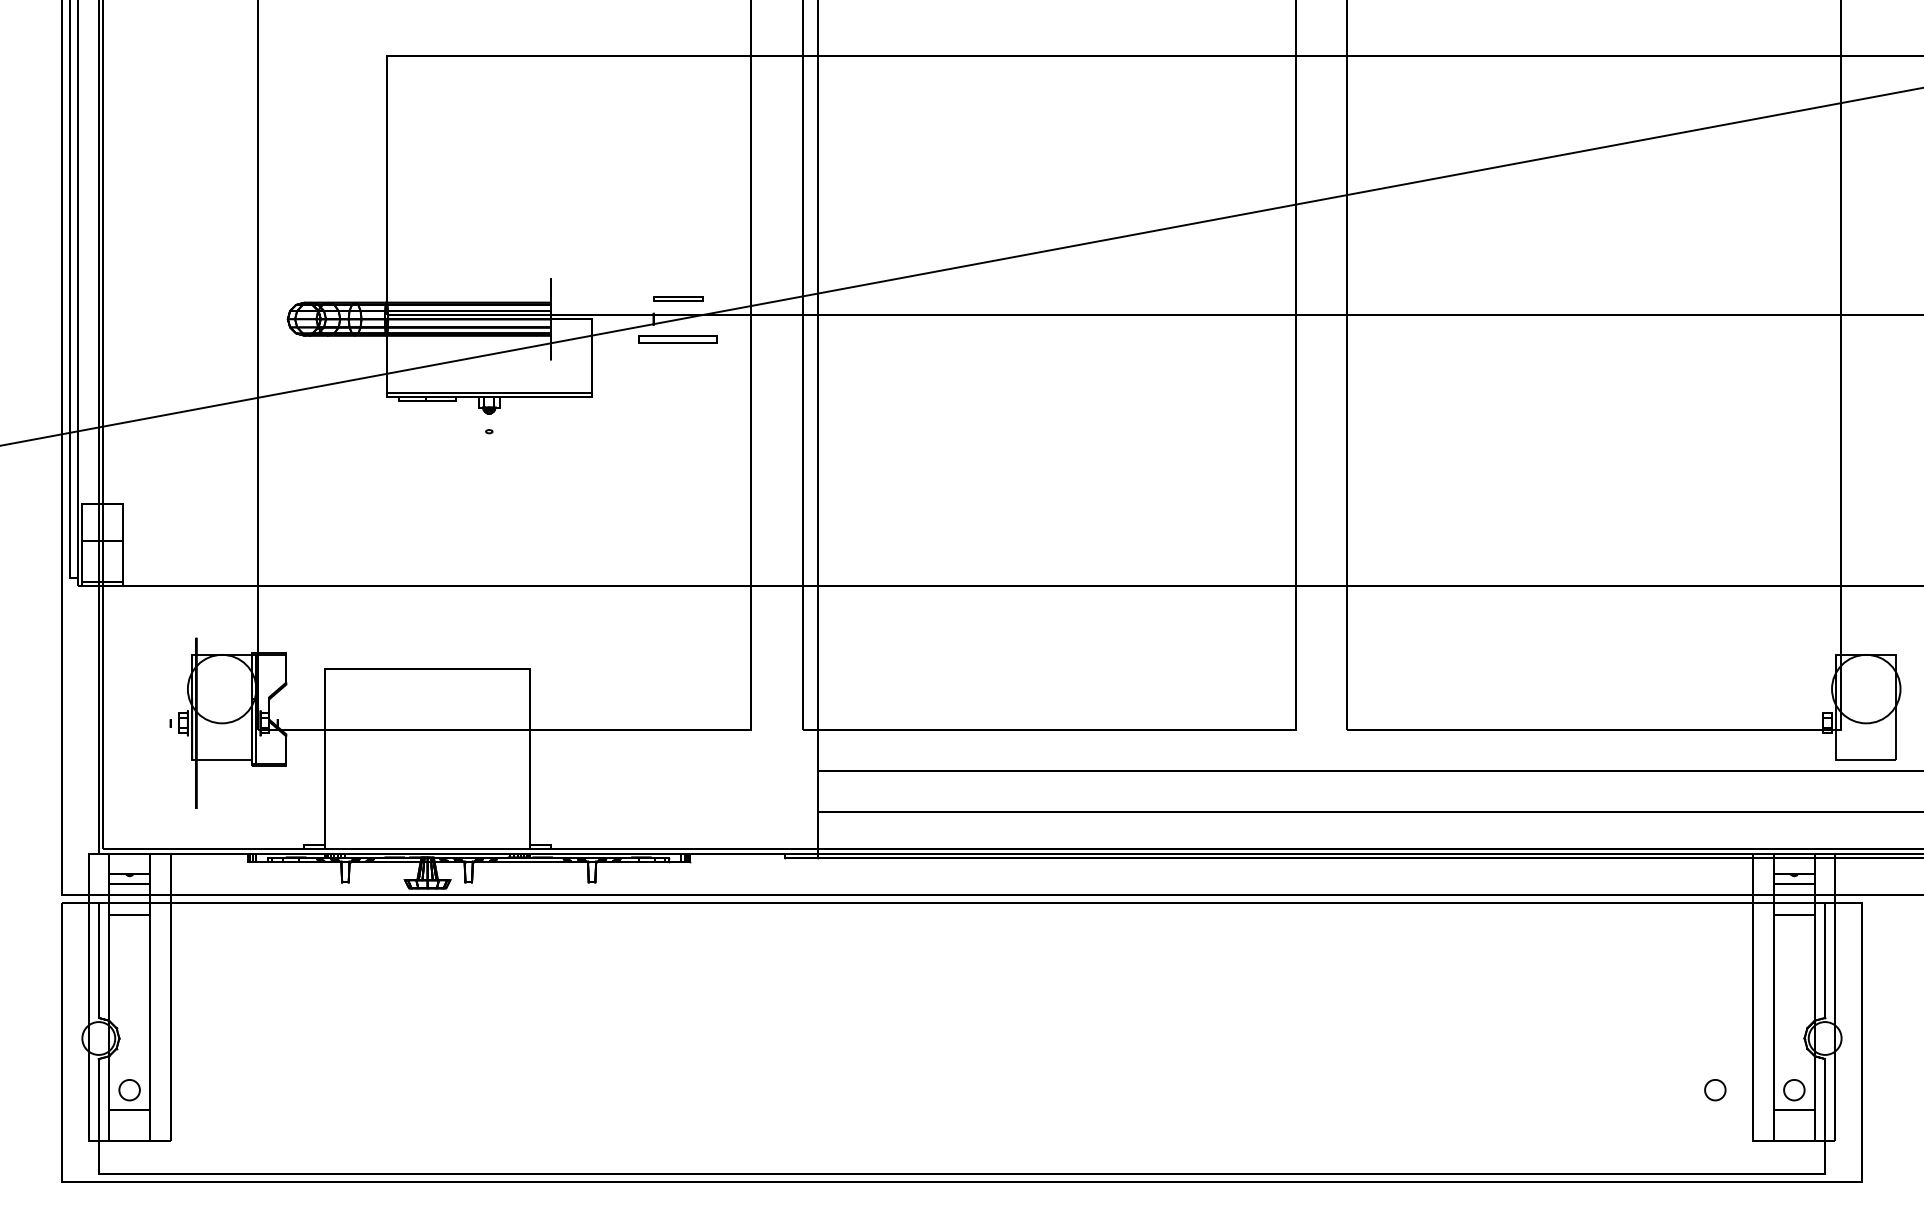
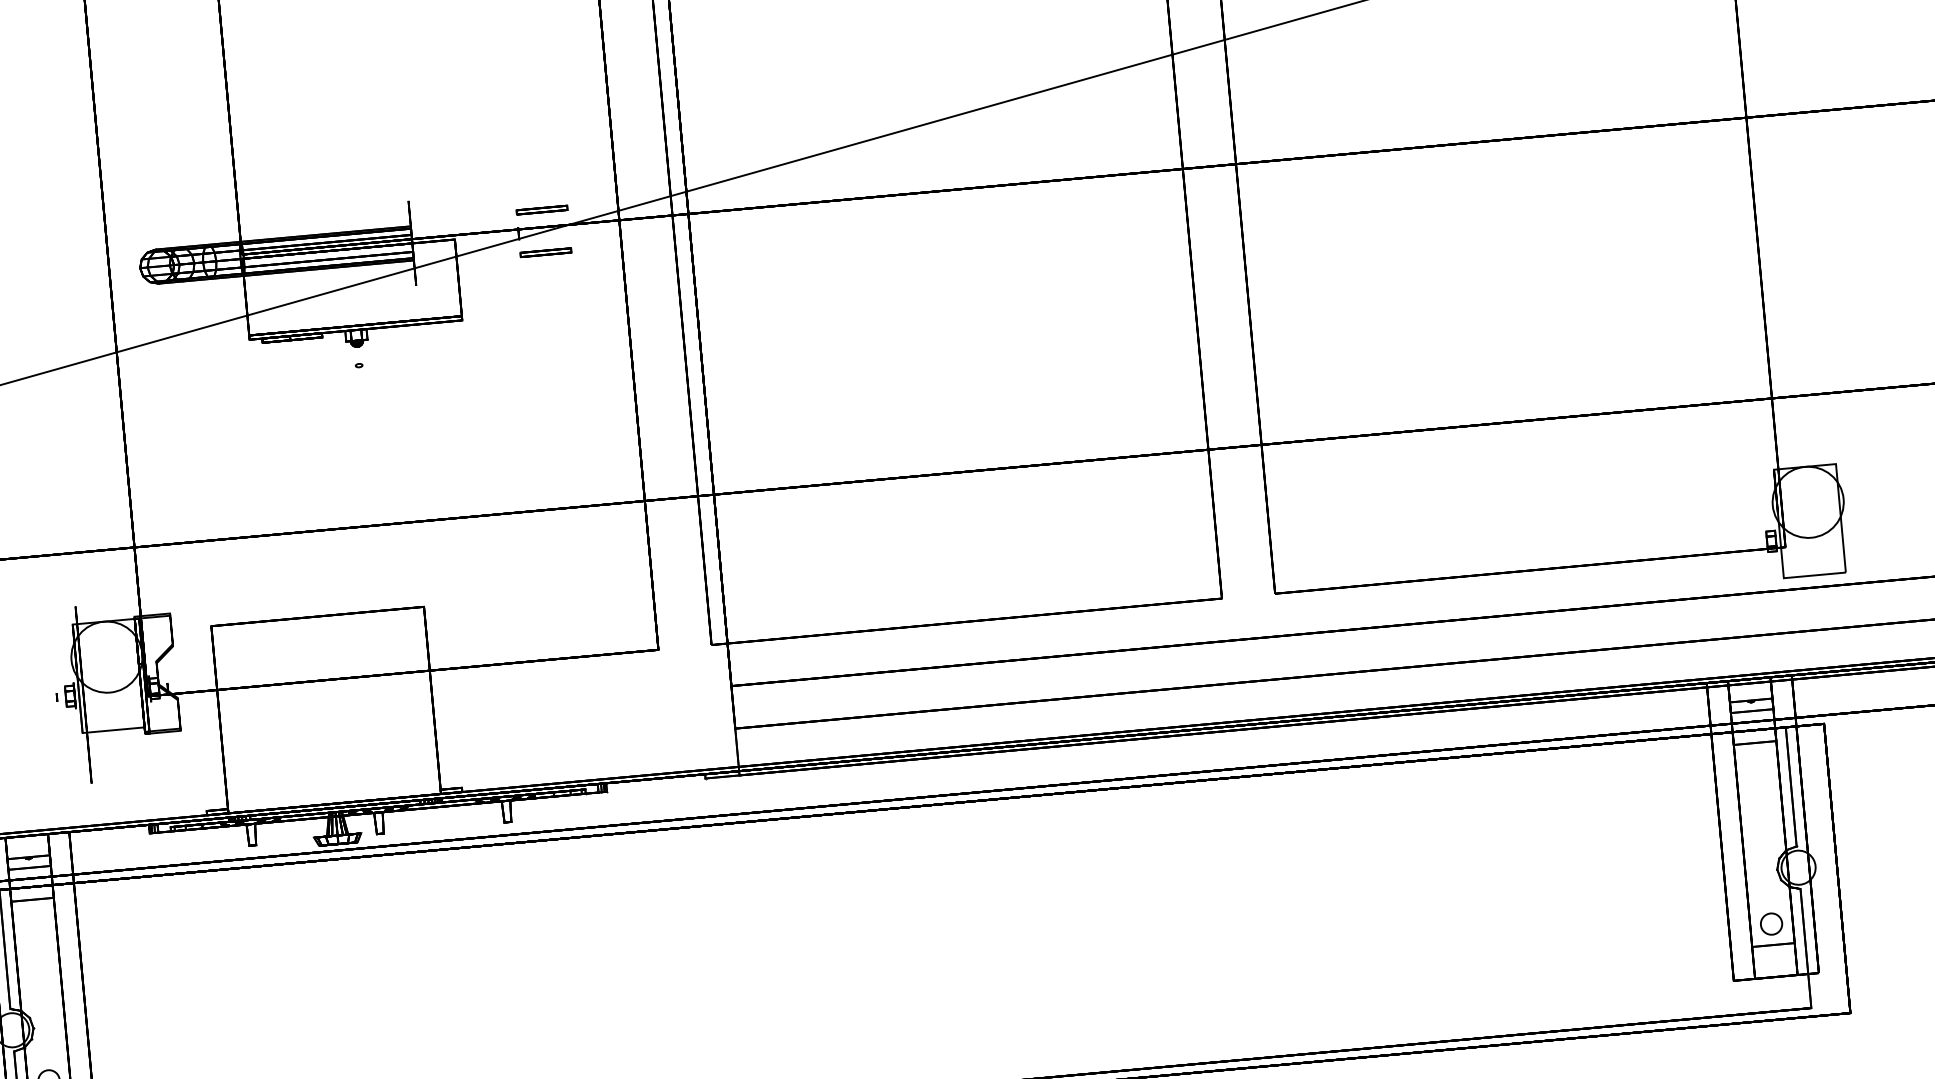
part: (678, 339) -> (546, 252), size x0.62
circle: (1715, 1090) -> (1689, 931), removed

